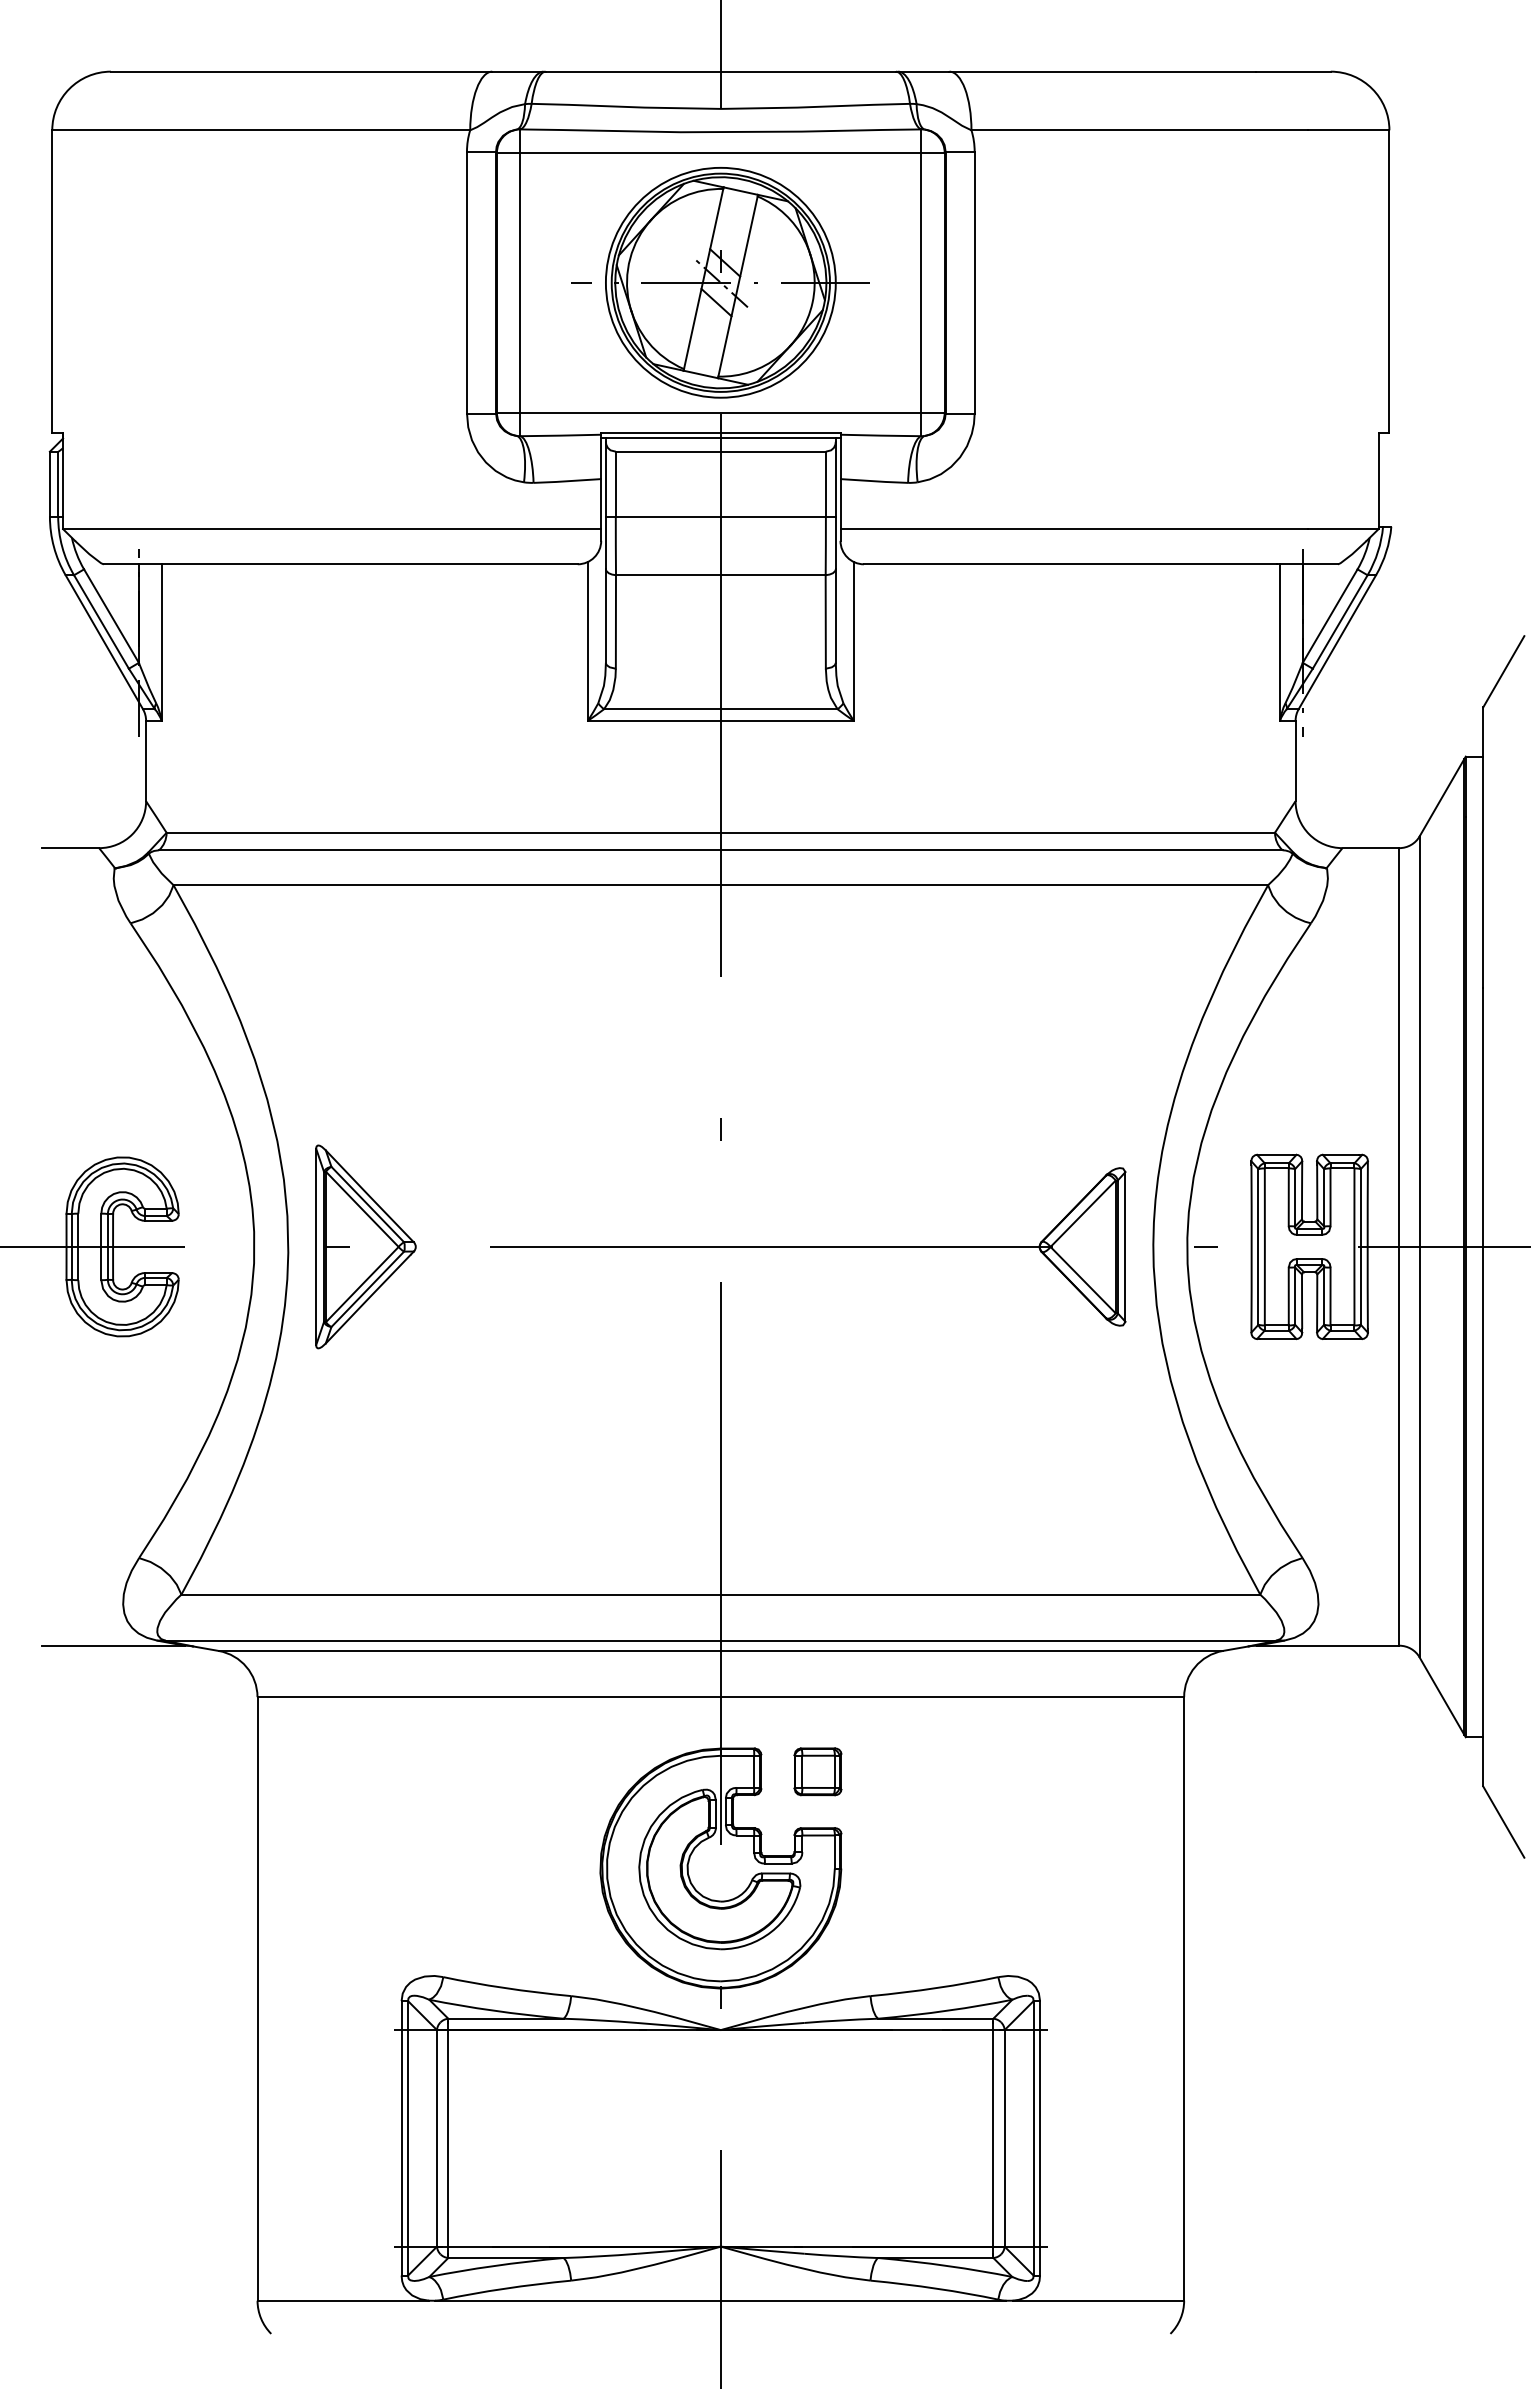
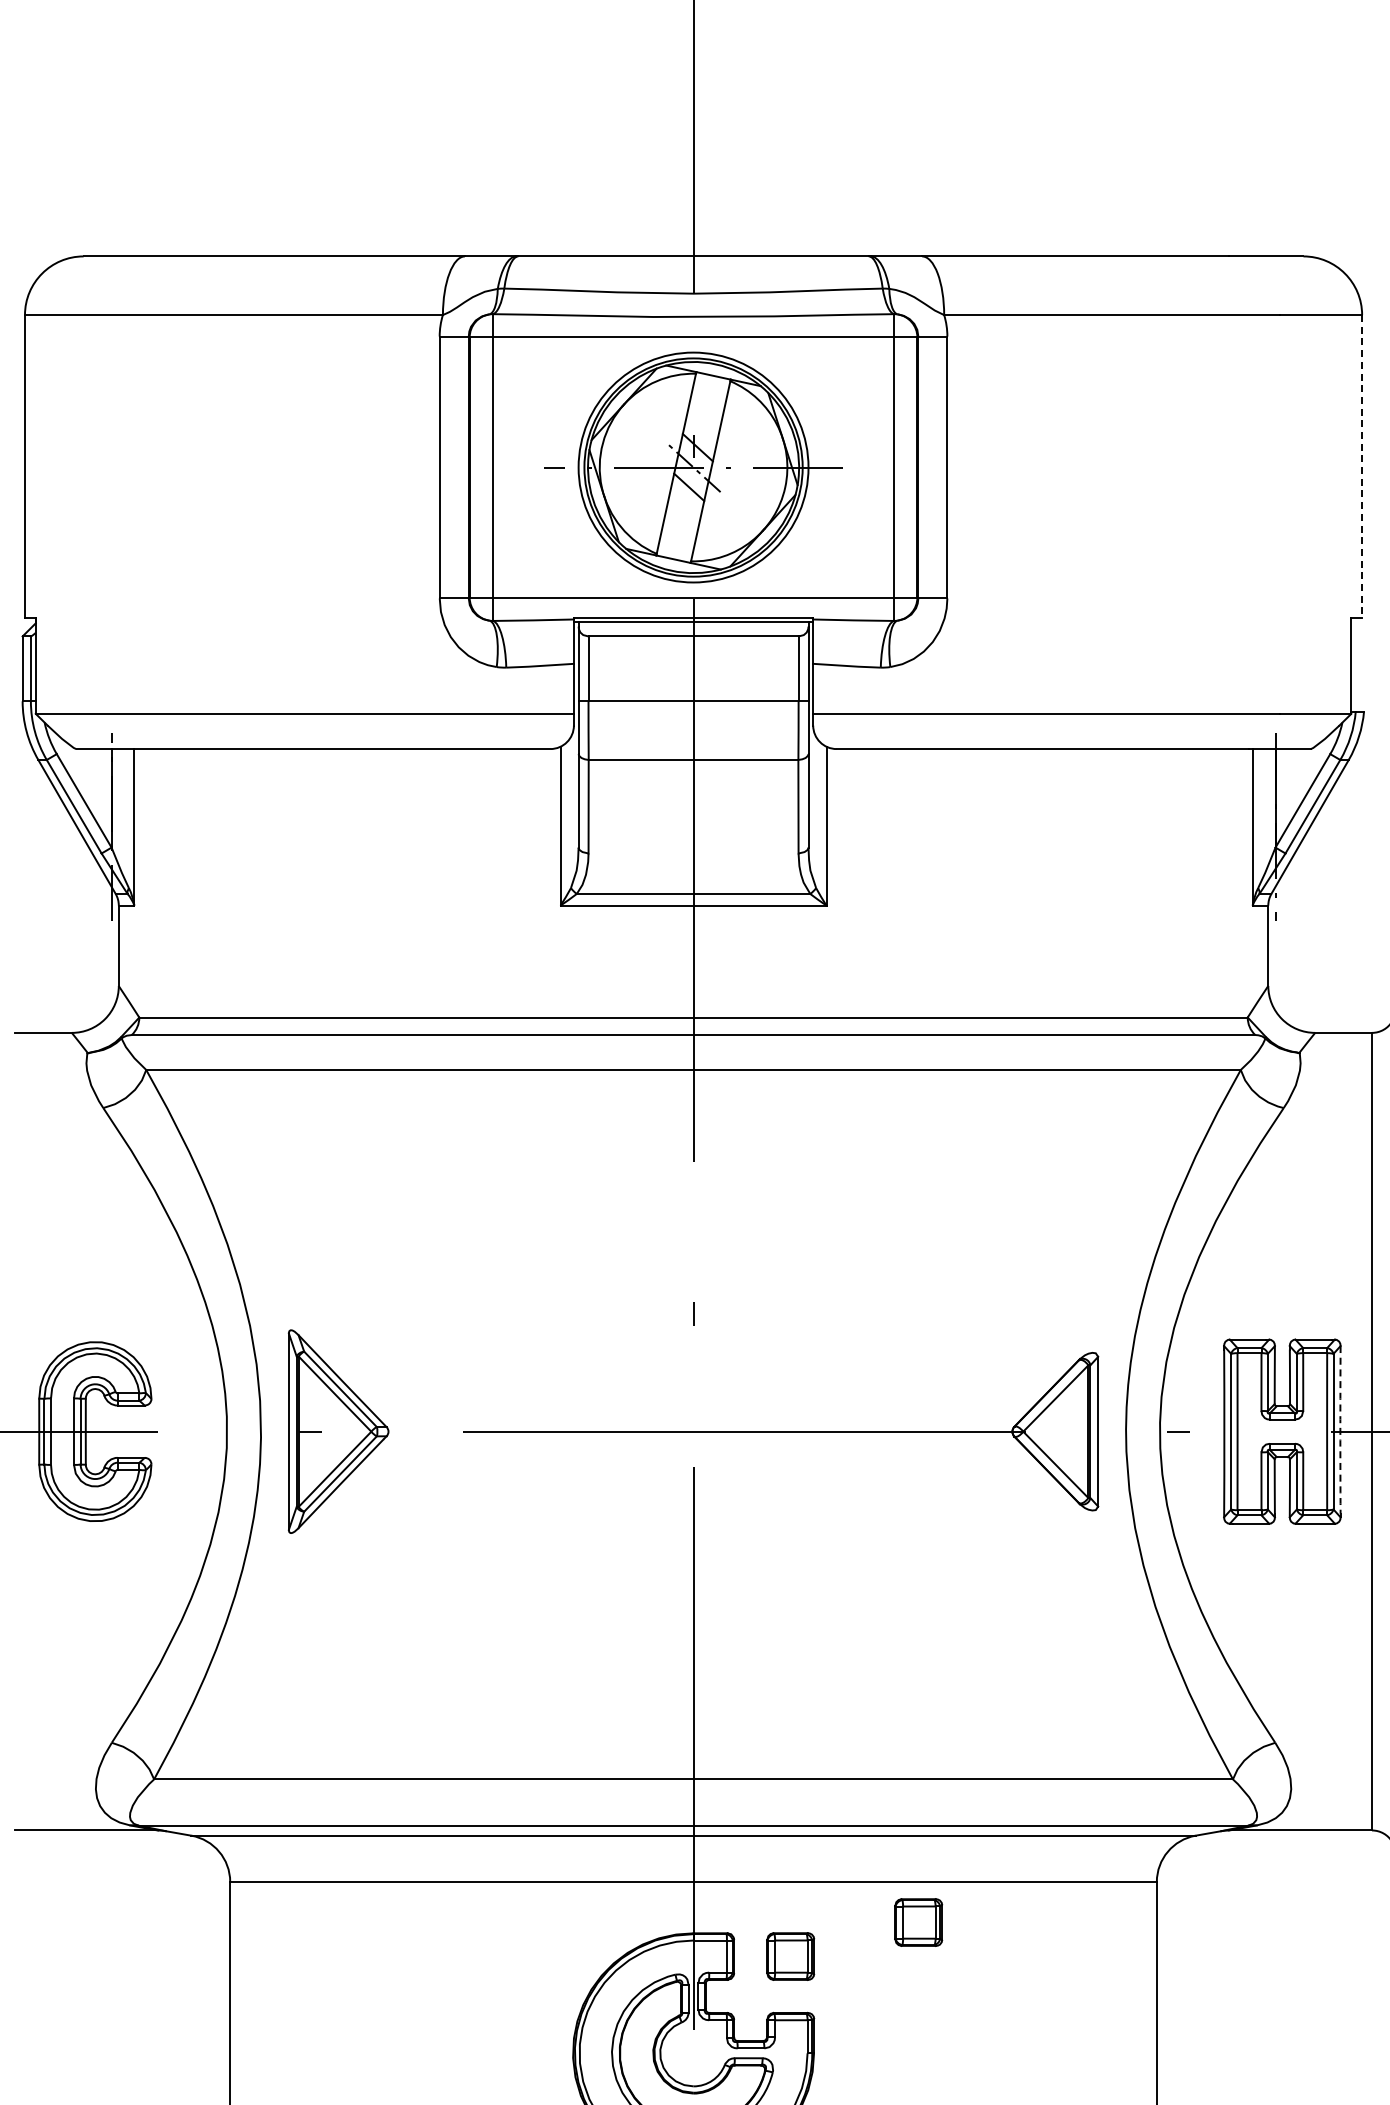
line: (1389, 282) -> (1362, 467), solid -> dashed
arc: (1367, 1245) -> (1340, 1430), solid -> dashed
part: (945, 1737) -> (918, 1922), added

